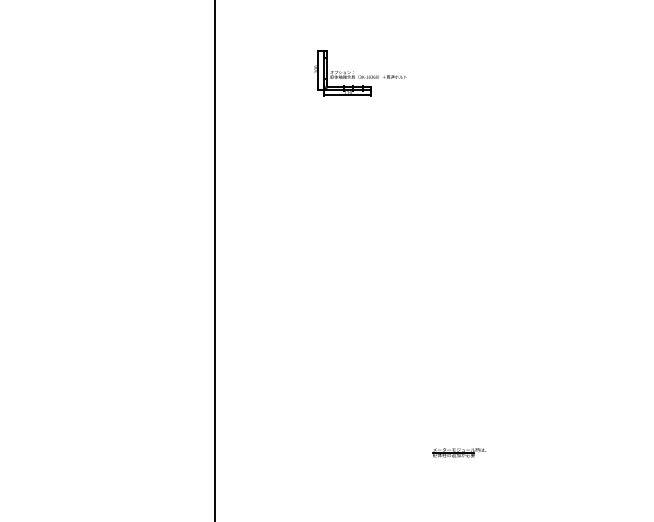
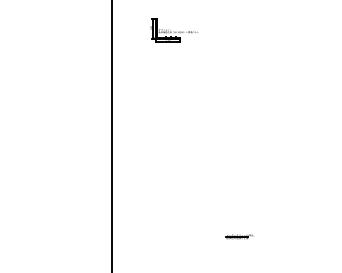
part: (360, 73) -> (174, 30), moved

